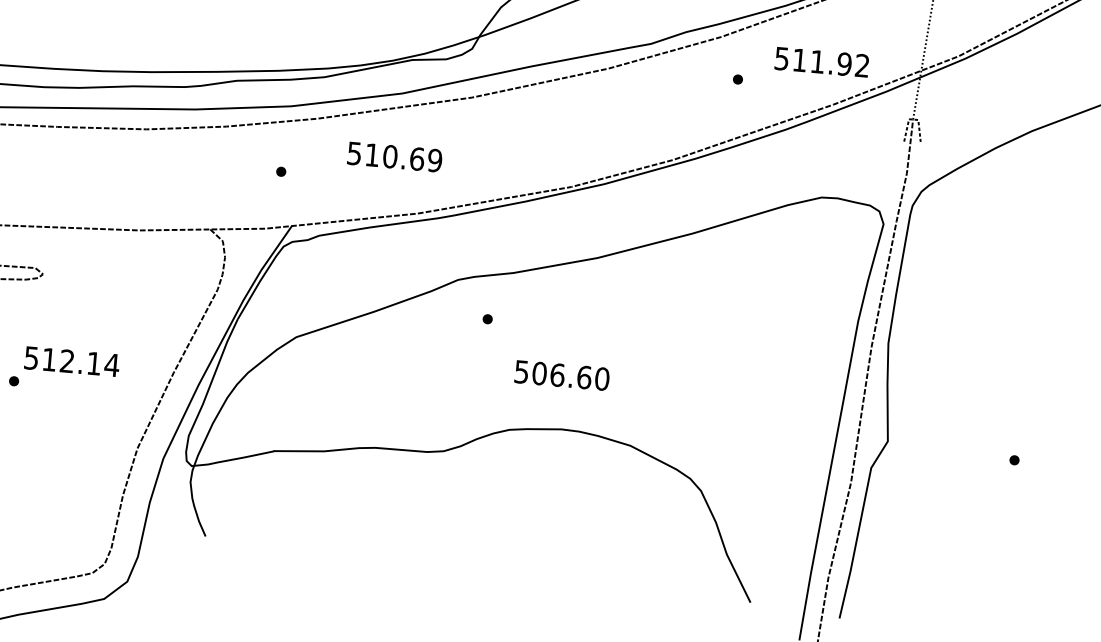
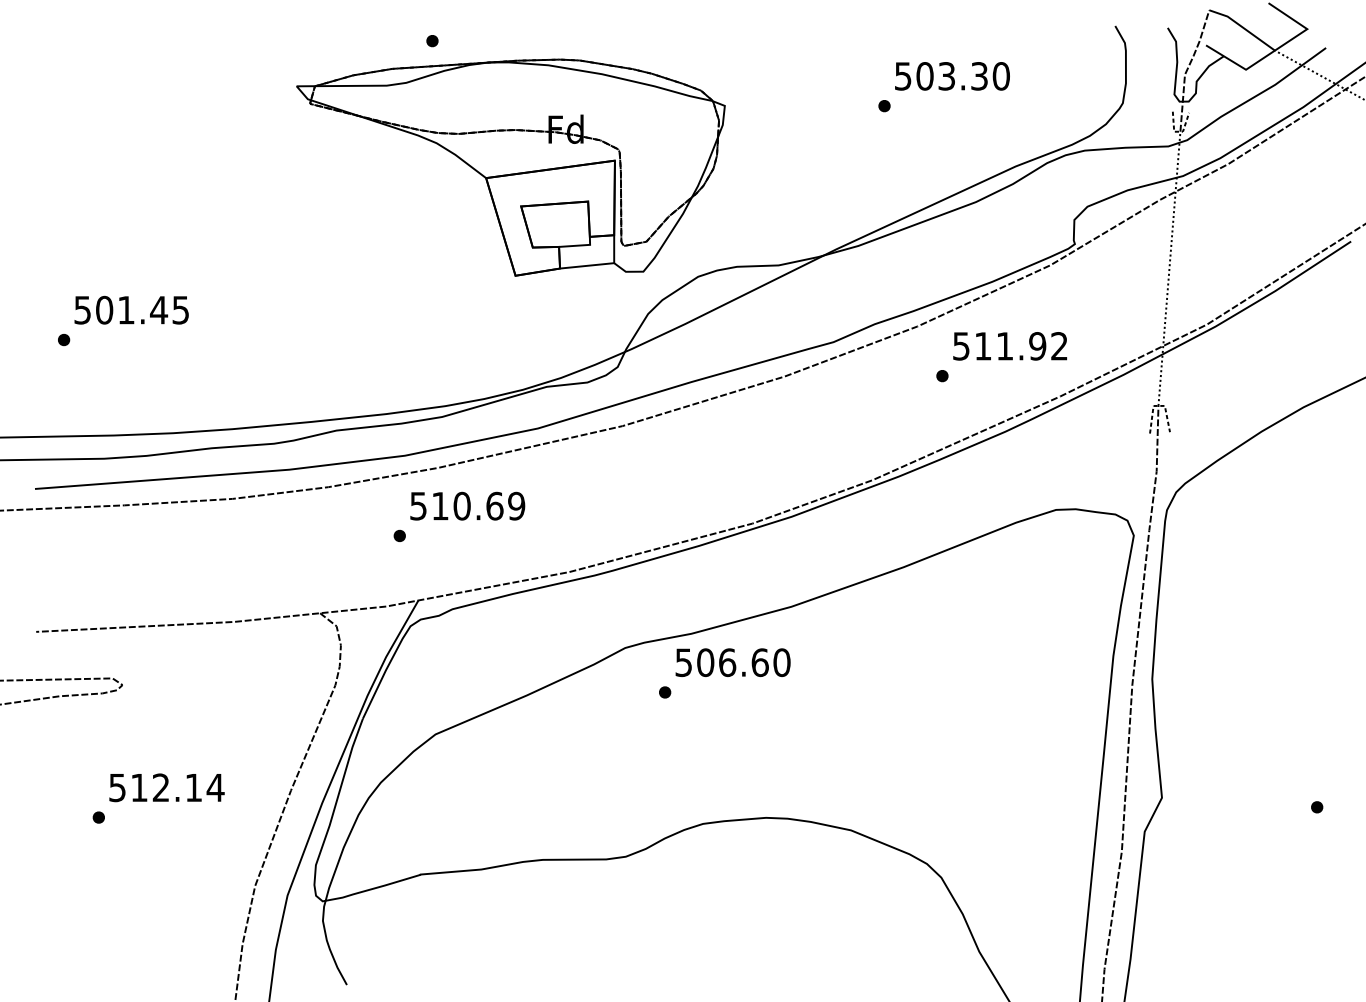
text: (821, 62) -> (1009, 346), moved
text: (394, 156) -> (467, 505), moved
text: (561, 375) -> (732, 662), moved

